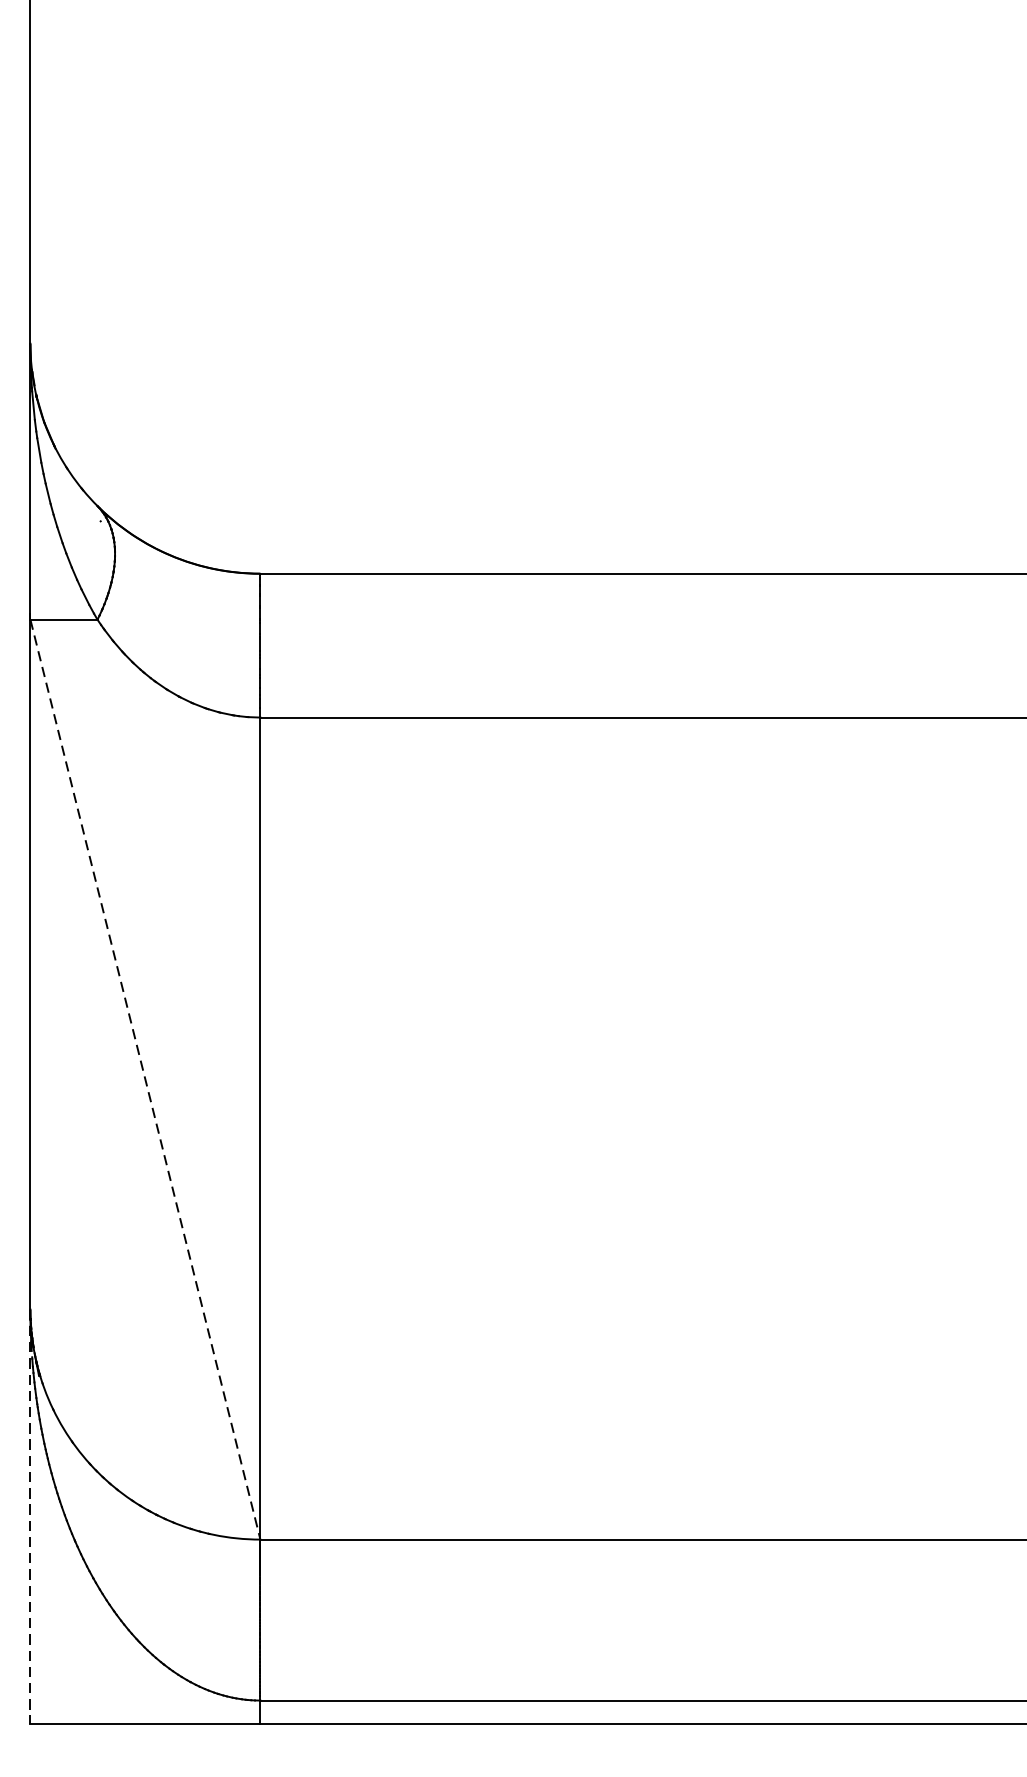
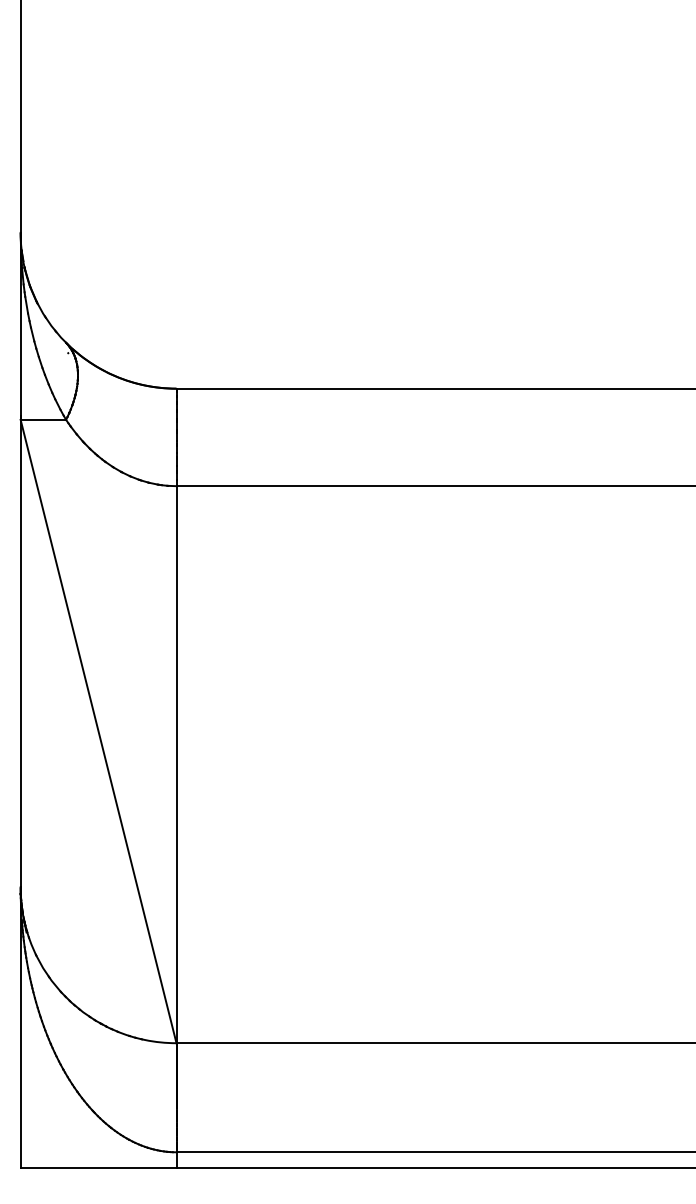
line: (145, 1081) -> (98, 732), dashed -> solid
line: (30, 1517) -> (20, 1028), dashed -> solid

